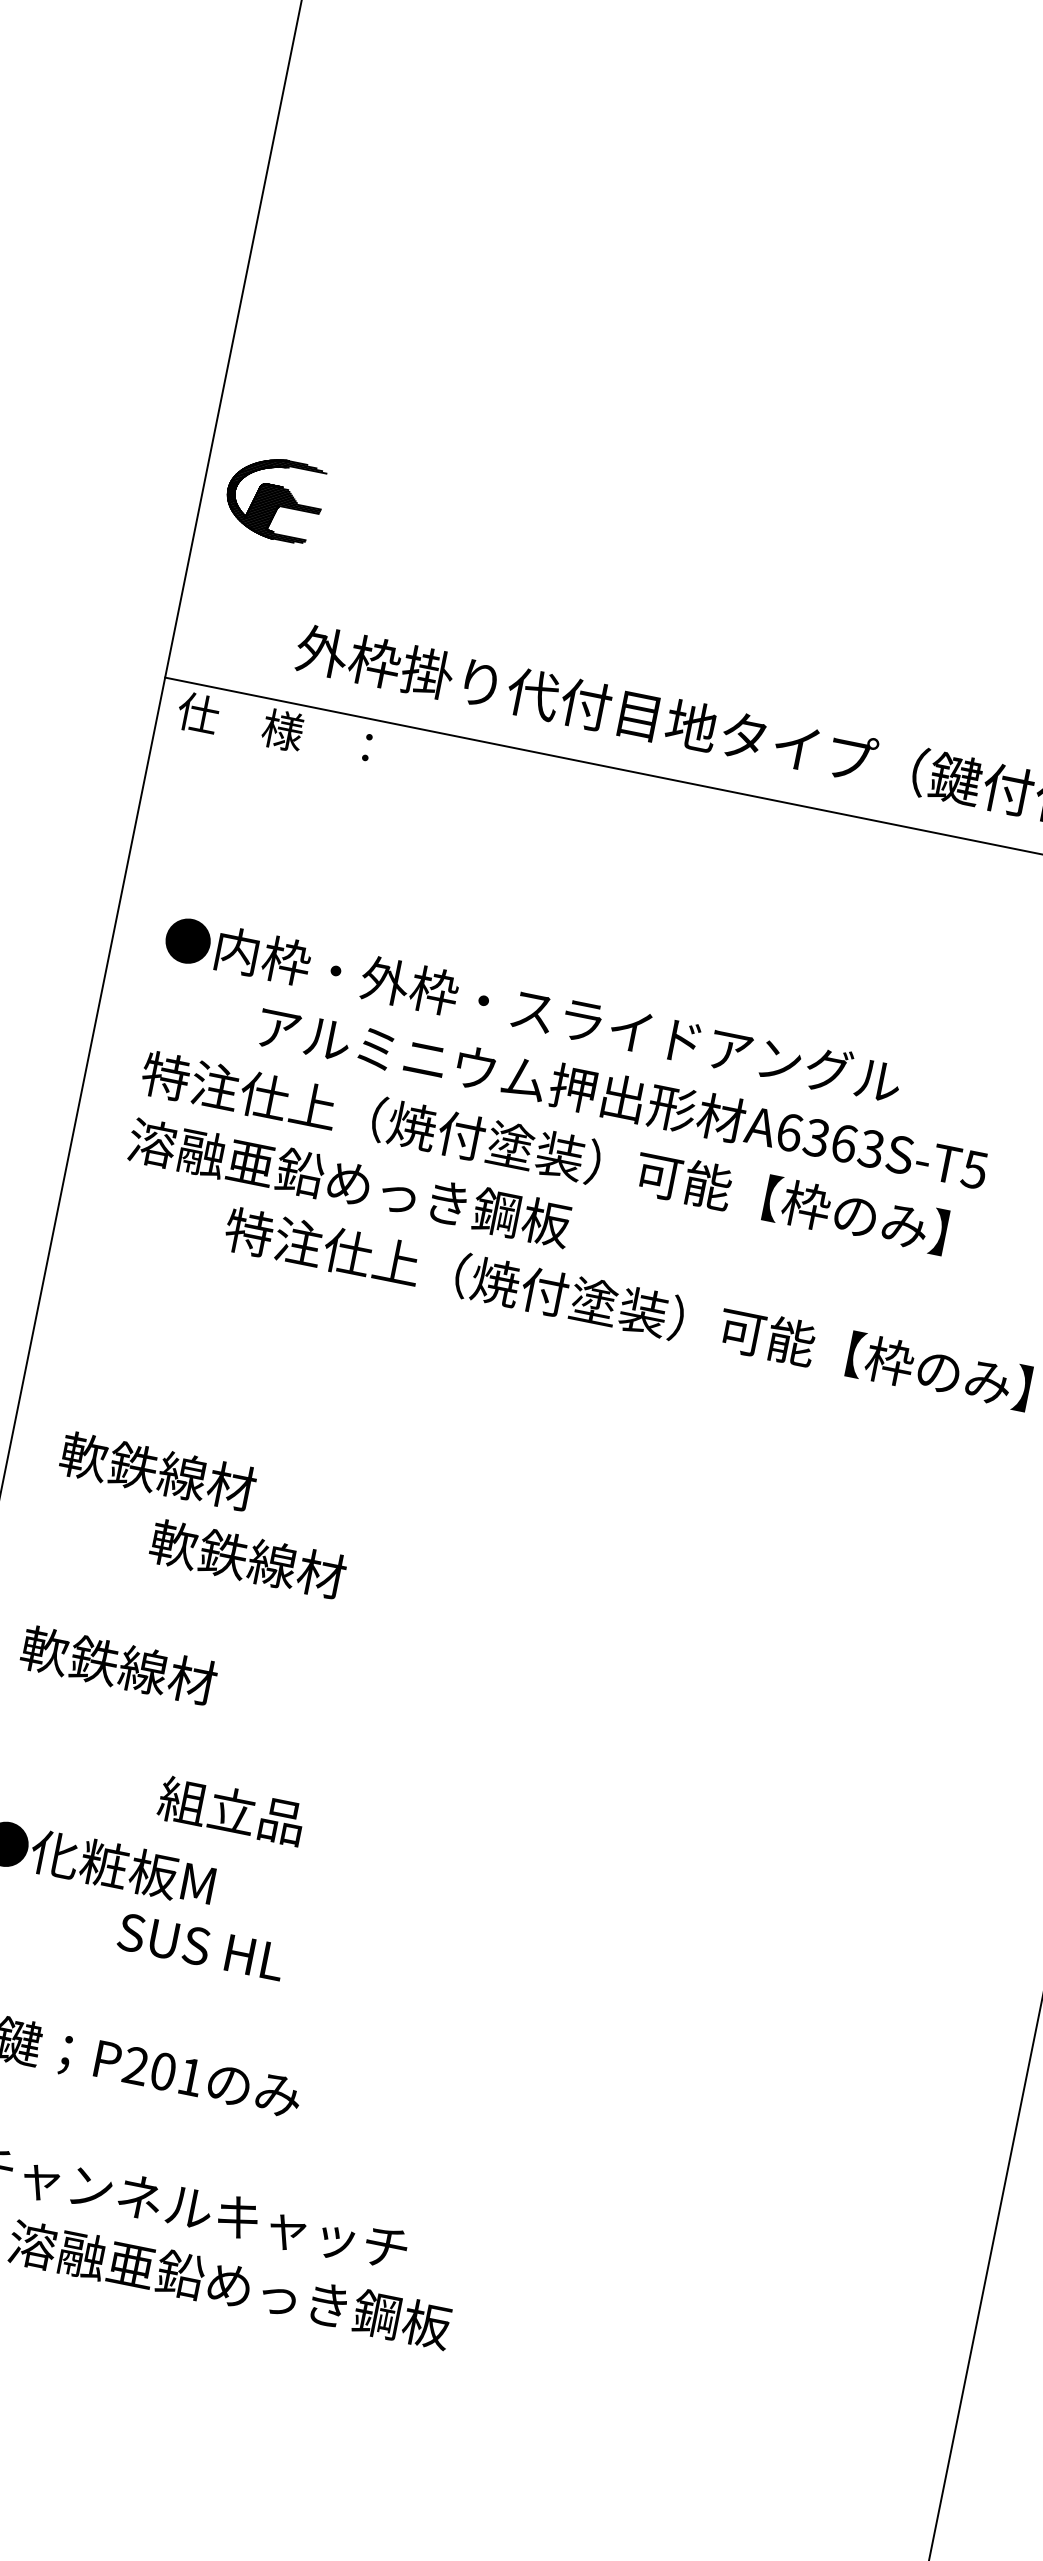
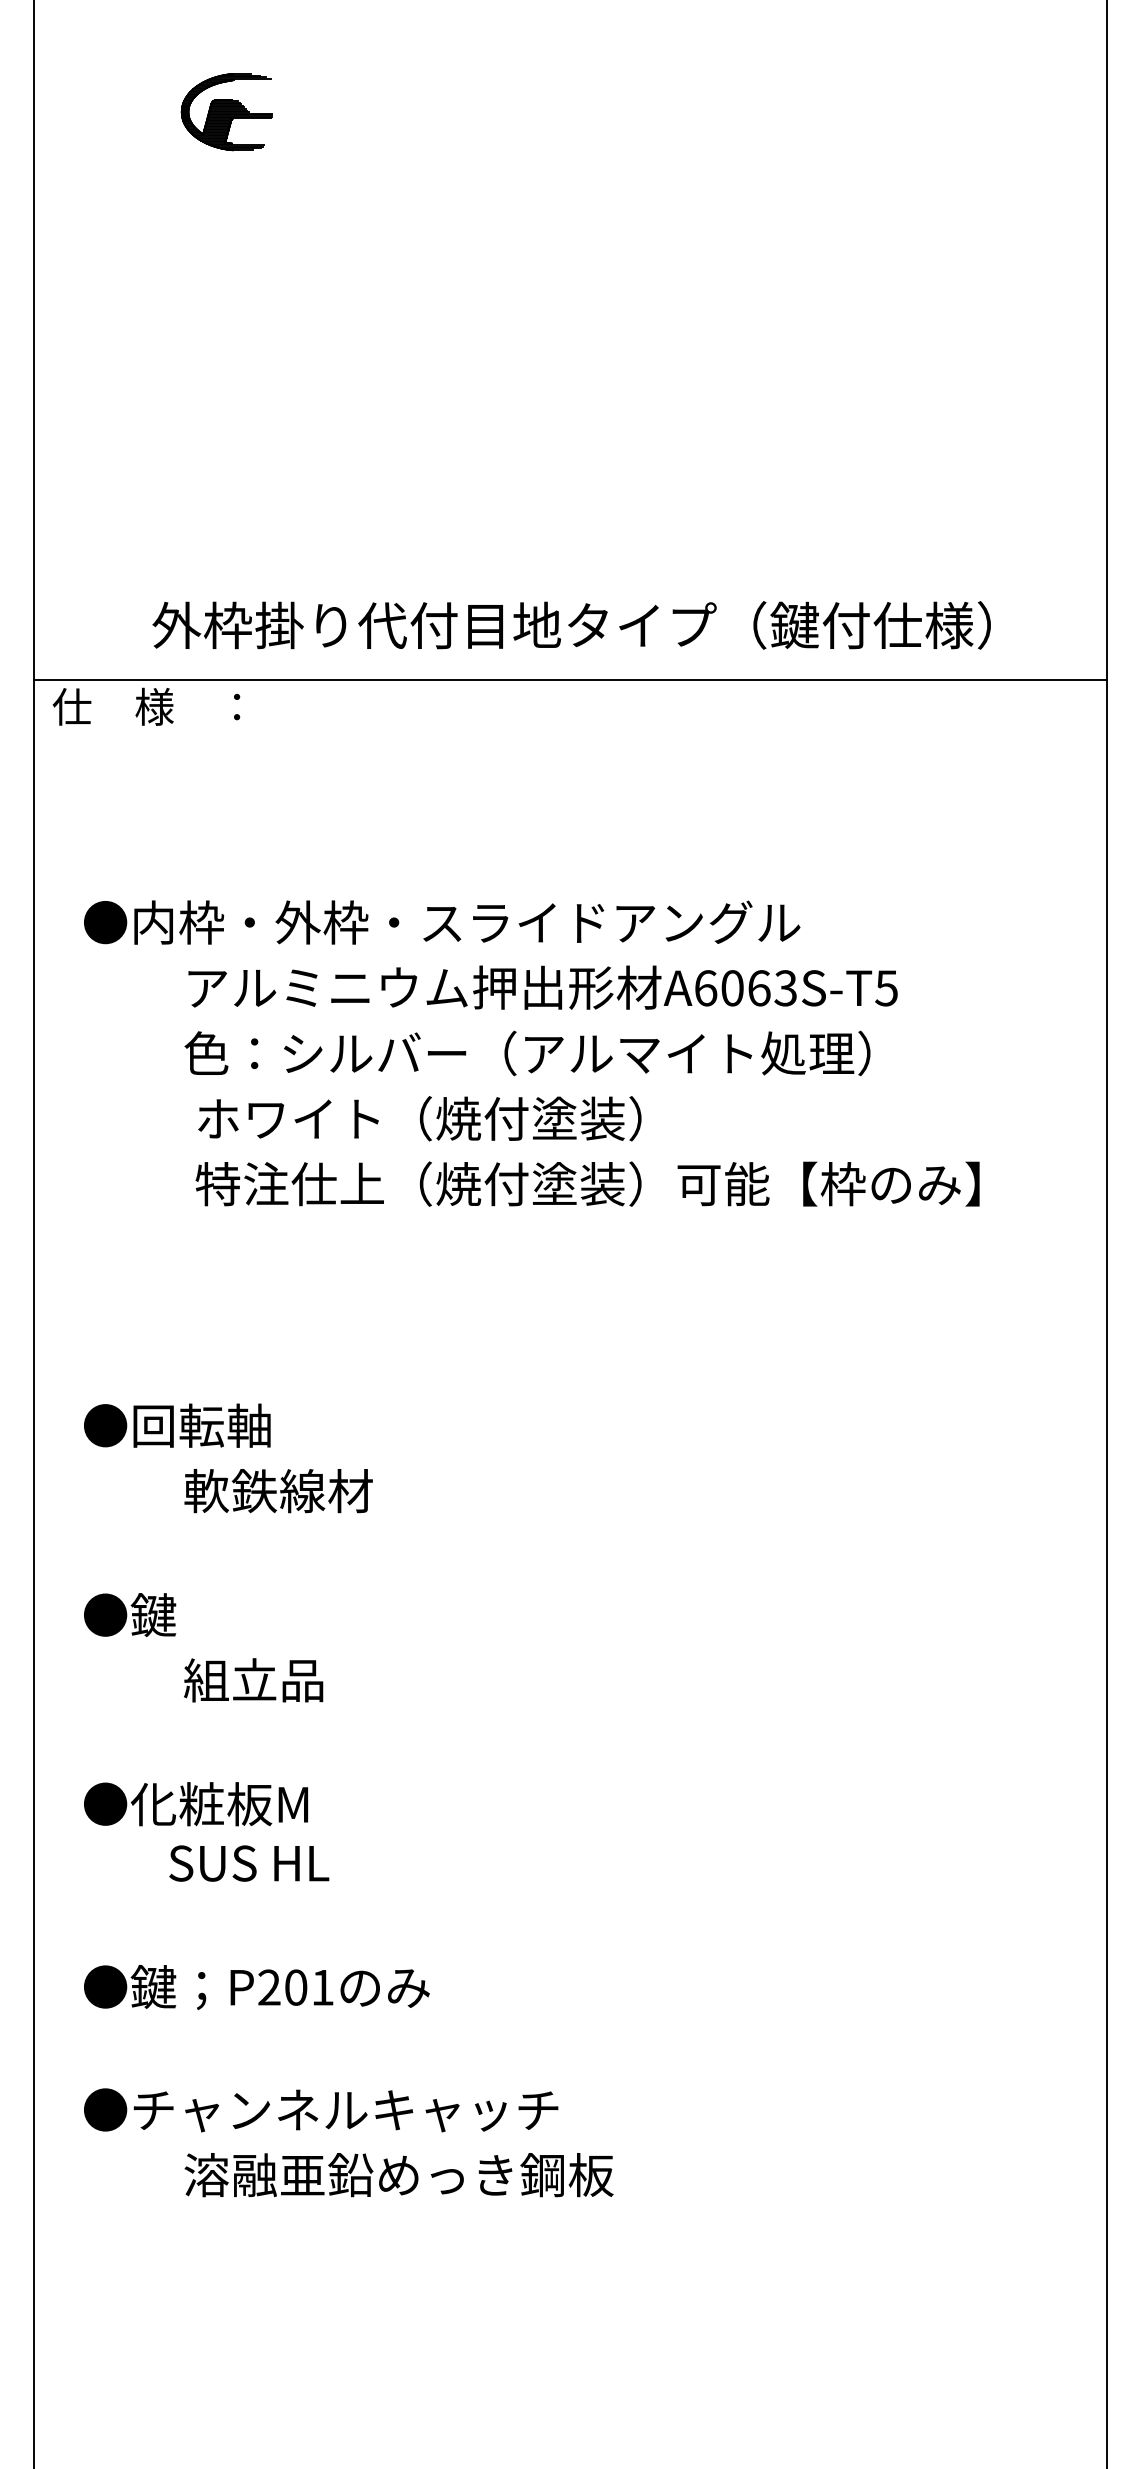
part: (274, 498) -> (226, 112), moved
text: (816, 1138) -> (732, 988), A6363S-T5 -> A6063S-T5
text: (544, 1152) -> (479, 1053), 特注仕上（焼付塗装）可能【枠のみ】 -> 色：シルバー（アルマイト処理）
text: (412, 1195) -> (364, 1118), 溶融亜鉛めっき鋼板 -> ホワイト（焼付塗装）
text: (157, 1471) -> (177, 1425), 軟鉄線材 -> ●回転軸
text: (118, 1665) -> (177, 1615), 軟鉄線材 -> ●鍵
text: (231, 1811) -> (253, 1680), moved
text: (201, 1946) -> (249, 1863), moved

